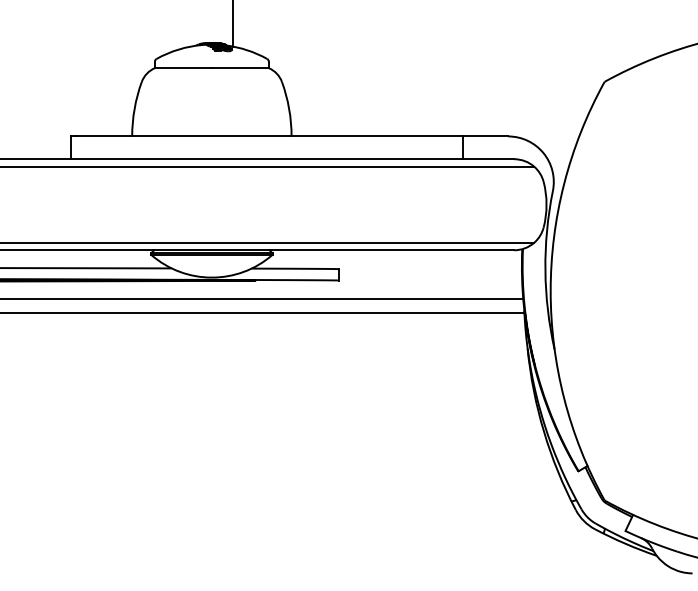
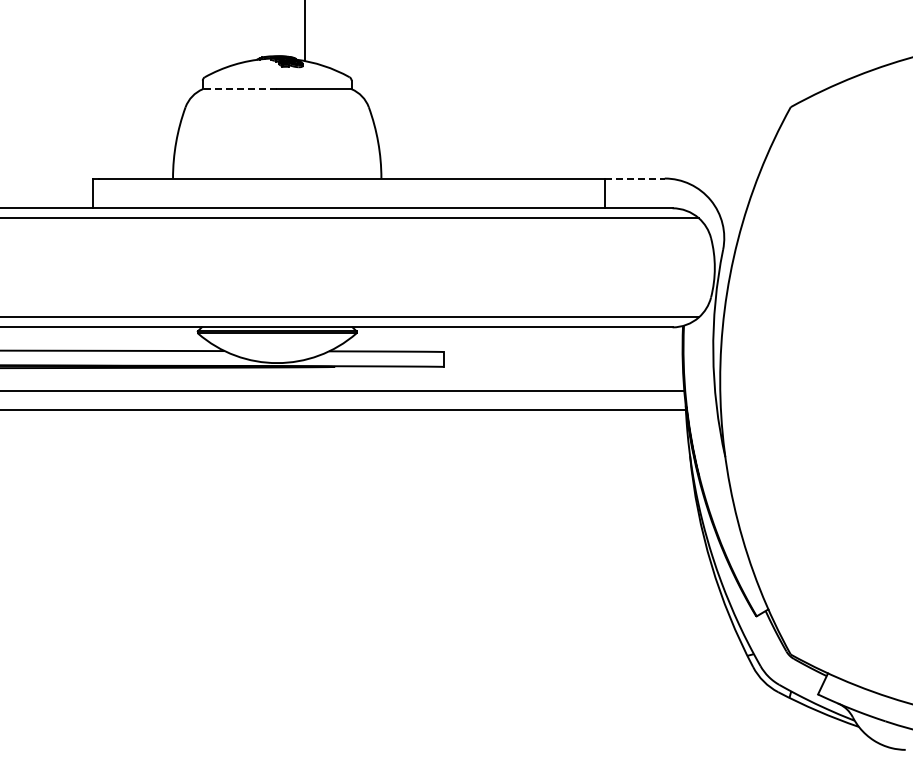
line: (183, 68) -> (239, 89), solid -> dashed
line: (485, 136) -> (634, 178), solid -> dashed

